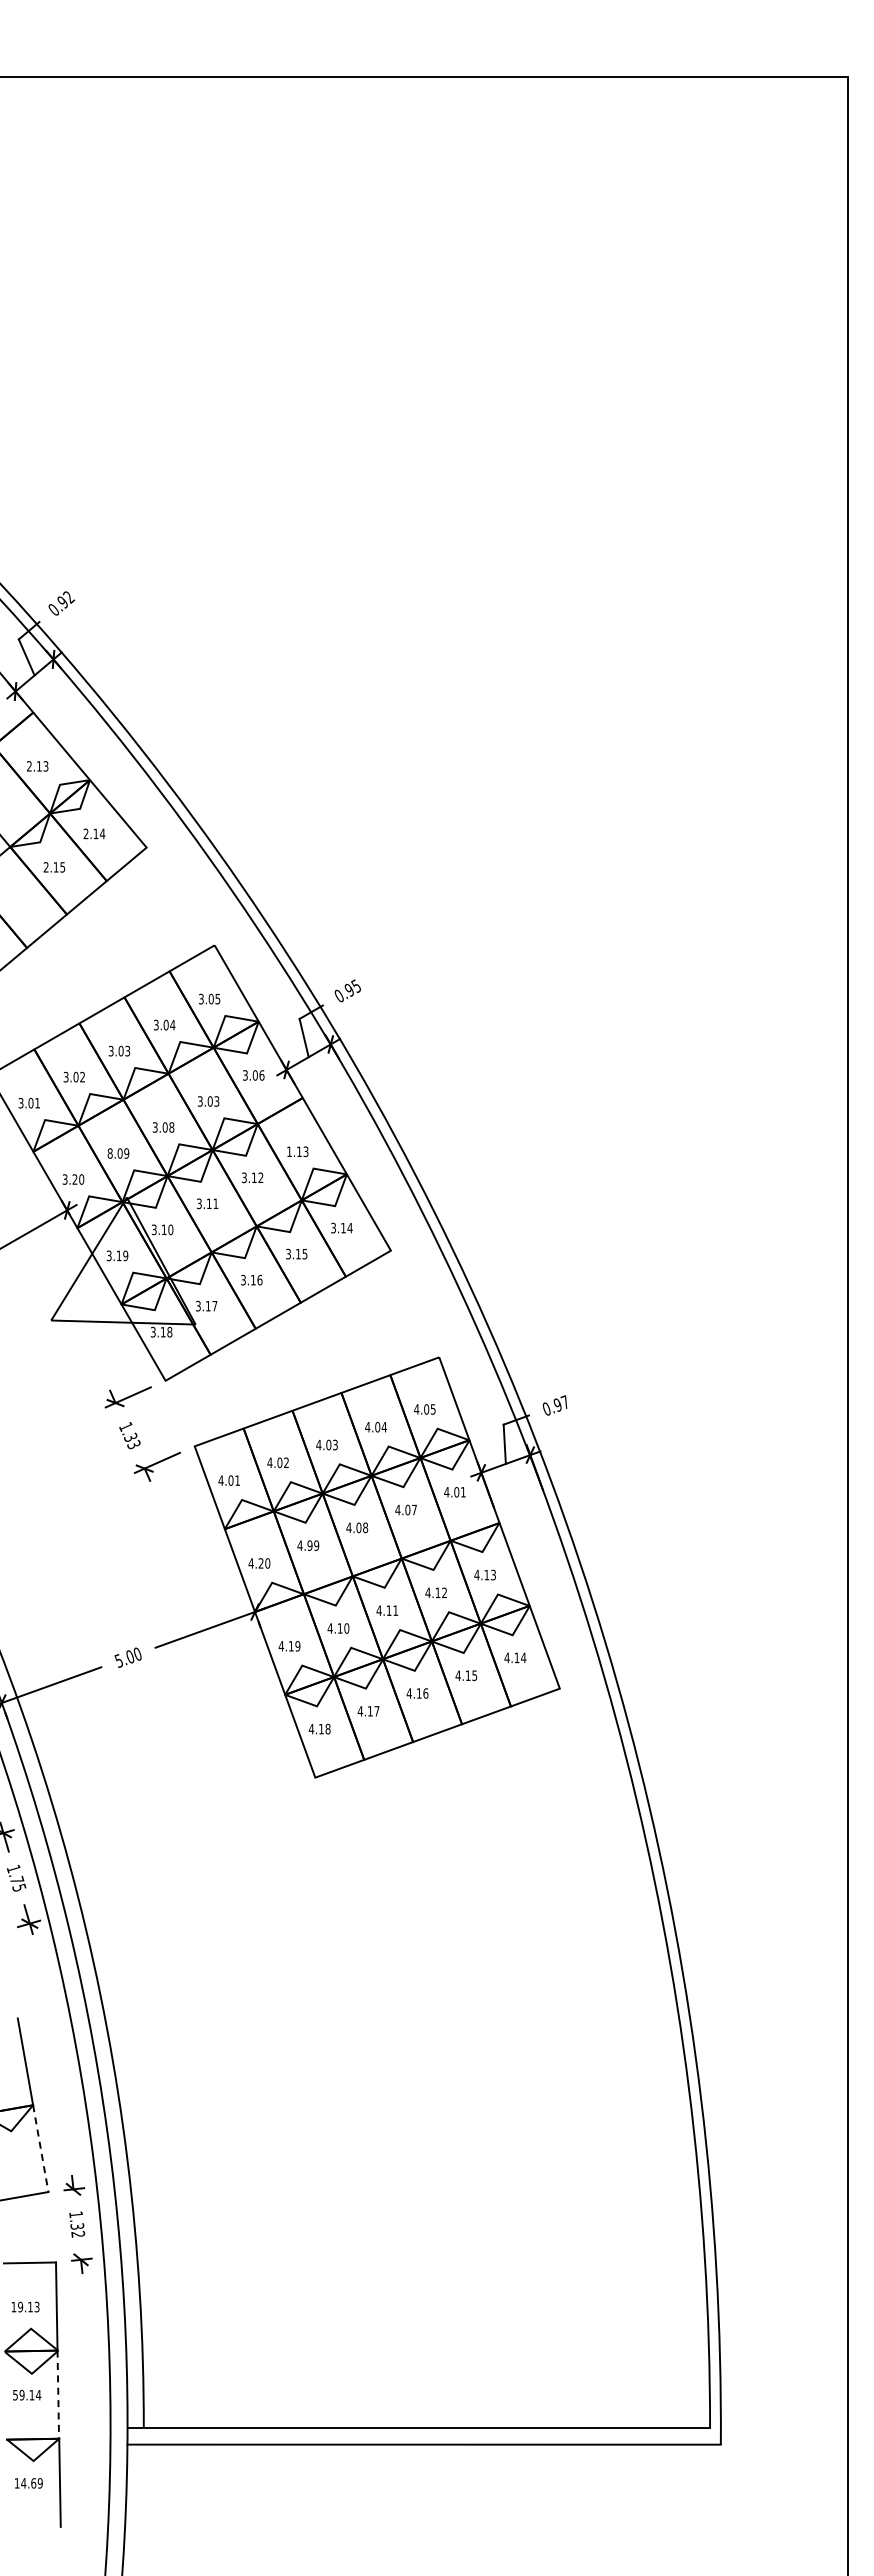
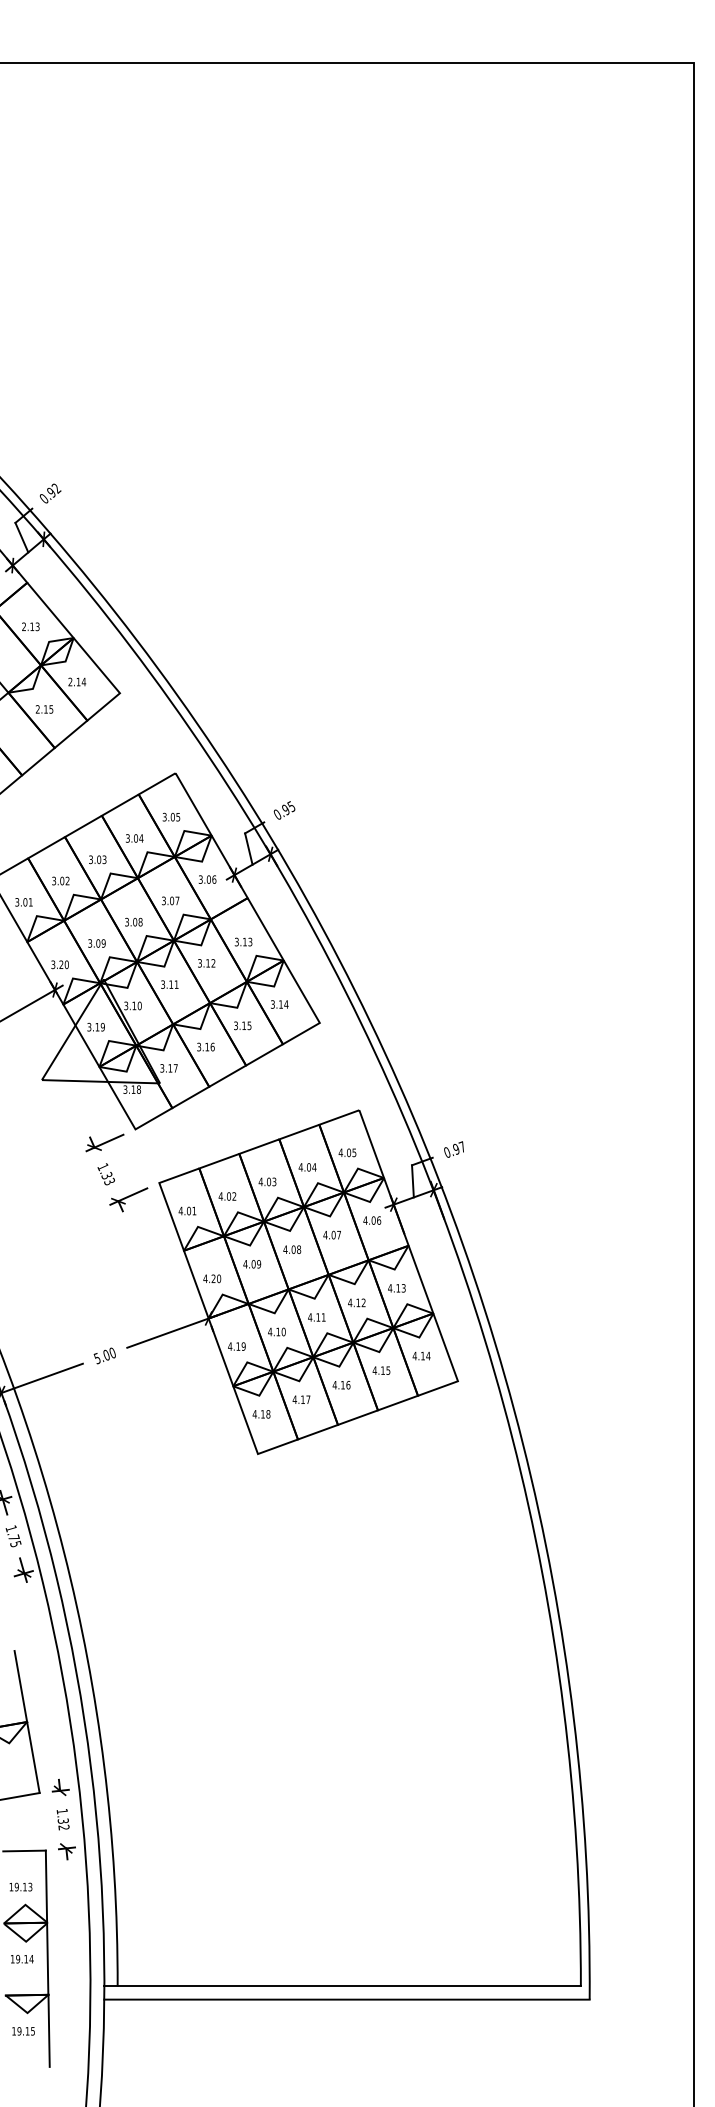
text: (216, 1101) -> (177, 900), 3.03 -> 3.07
text: (289, 1151) -> (236, 941), 1.13 -> 3.13
text: (109, 1153) -> (89, 943), 8.09 -> 3.09
text: (462, 1492) -> (378, 1220), 4.01 -> 4.06
text: (309, 1545) -> (253, 1264), 4.99 -> 4.09
line: (40, 2149) -> (33, 1758), dashed -> solid
text: (15, 2395) -> (12, 1959), 59.14 -> 19.14
line: (58, 2395) -> (47, 1959), dashed -> solid
text: (31, 2483) -> (25, 2031), 14.69 -> 19.15

